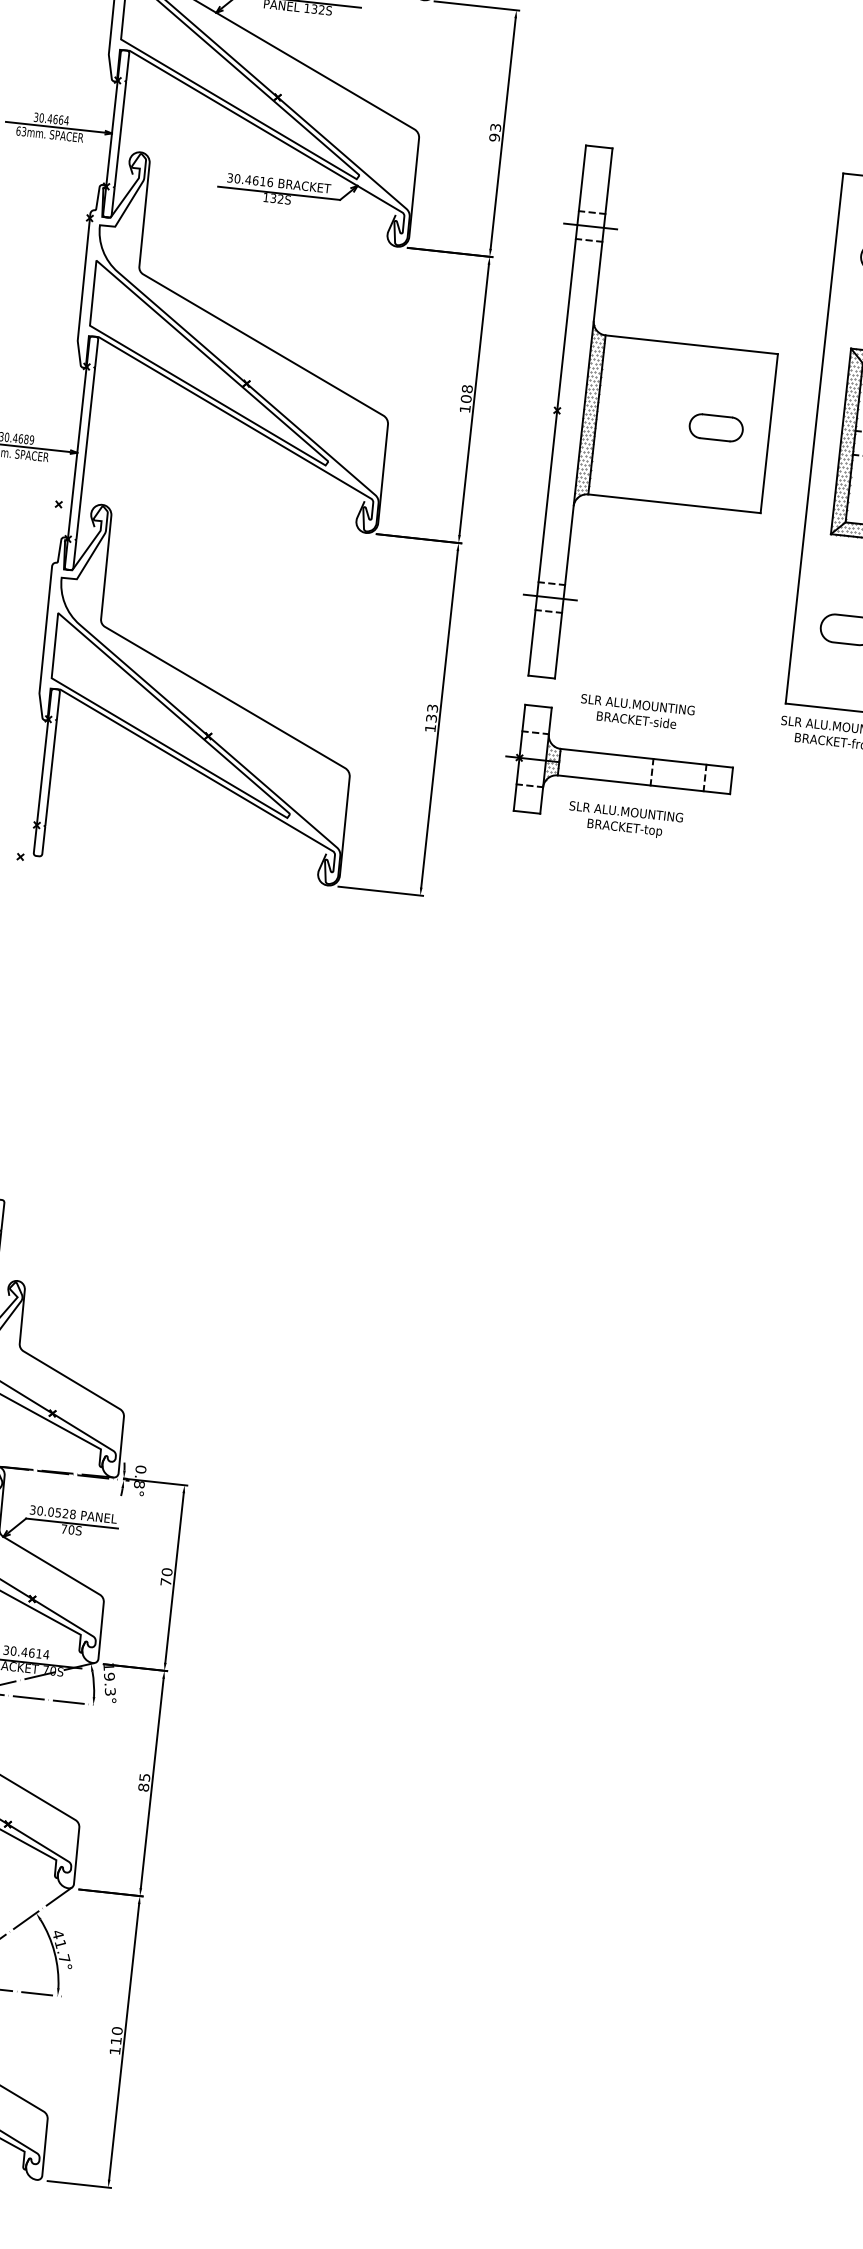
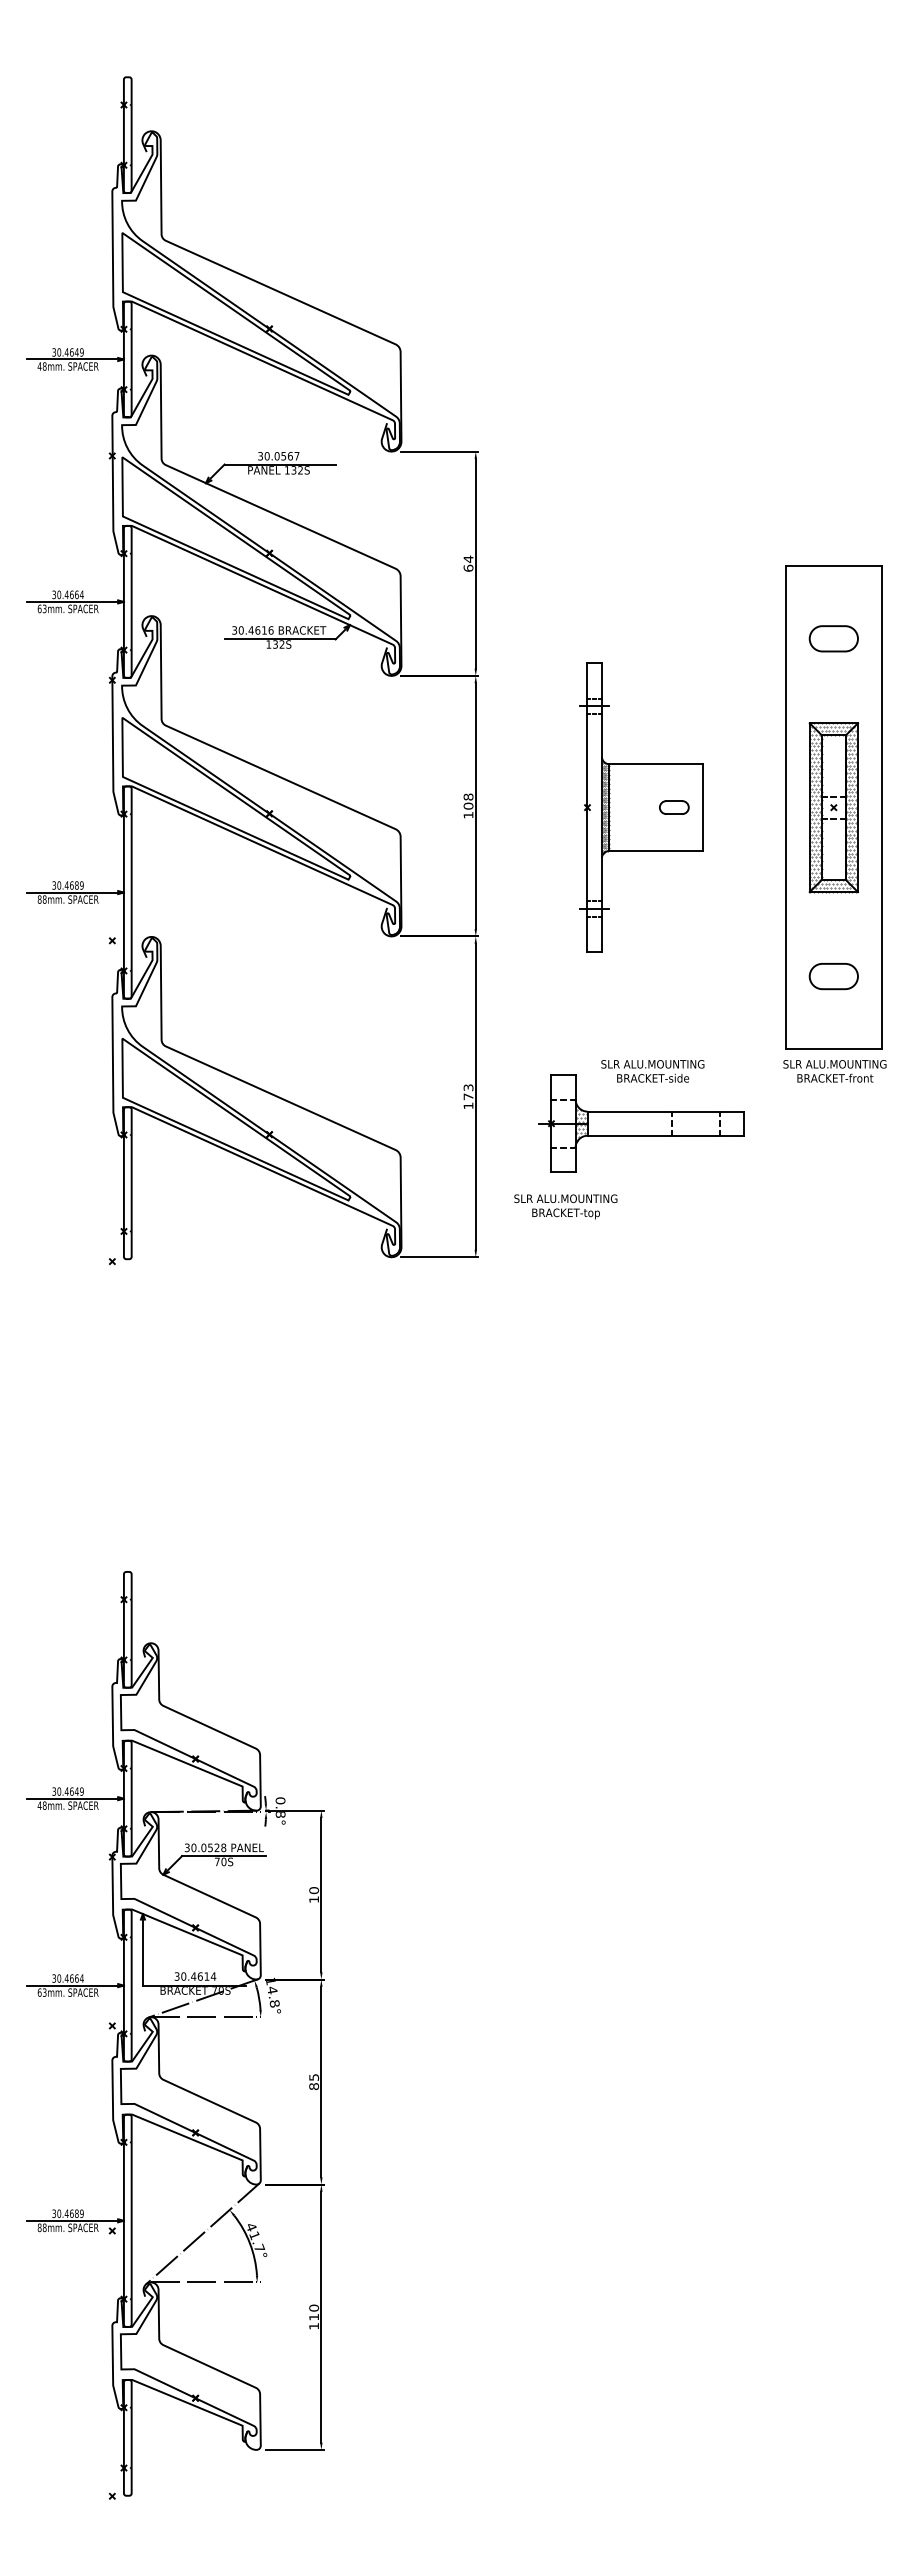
text: (495, 132) -> (468, 563), 93 -> 64
part: (656, 421) -> (641, 807), size x0.6
text: (431, 718) -> (468, 1096), 133 -> 173
text: (625, 820) -> (565, 1206), moved
text: (165, 1581) -> (313, 1899), 70 -> 10
text: (109, 1683) -> (273, 1996), 19.3° -> 14.8°

